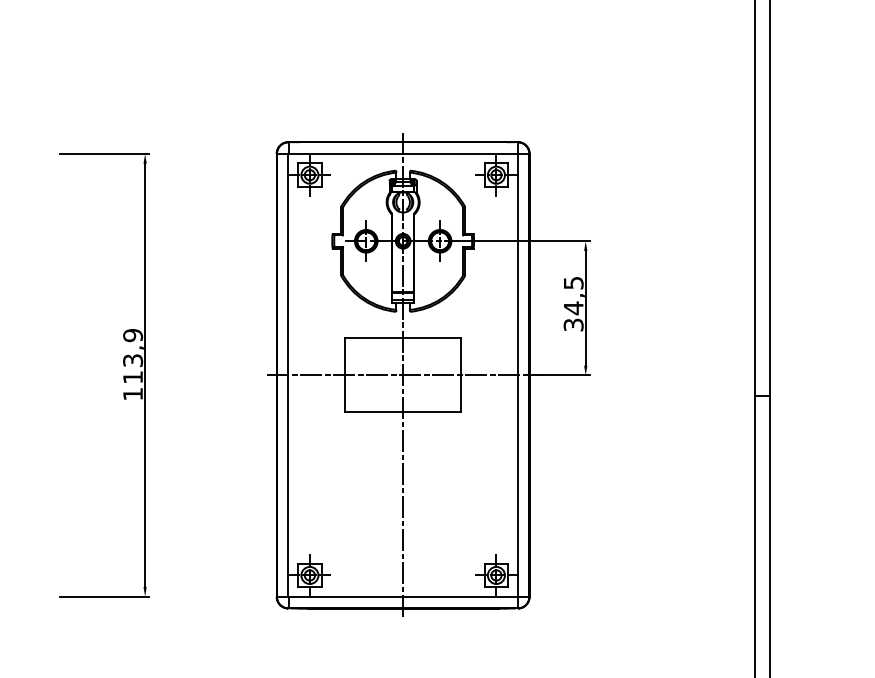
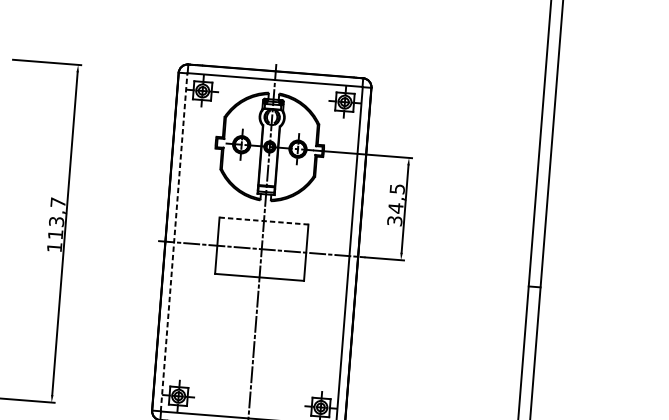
text: (133, 335) -> (58, 202), 113,9 -> 113,7
line: (403, 338) -> (264, 221), solid -> dashed
line: (288, 374) -> (174, 241), solid -> dashed

